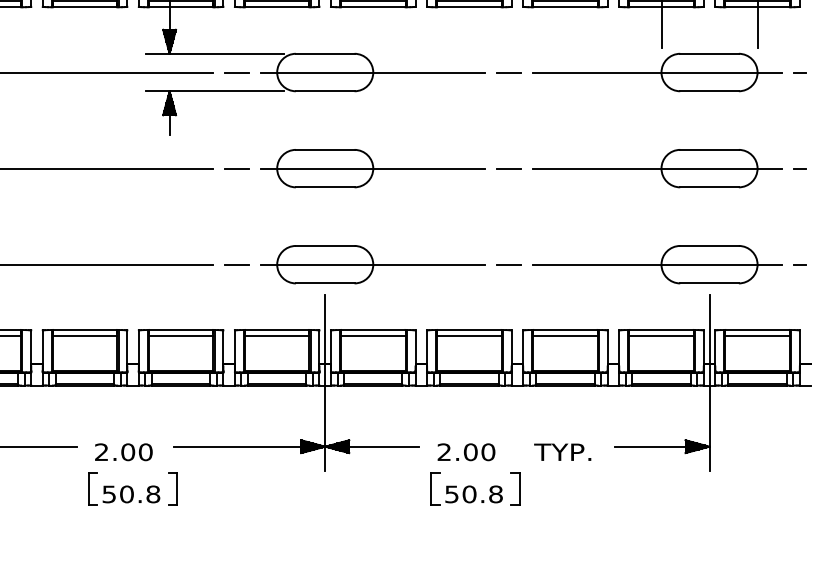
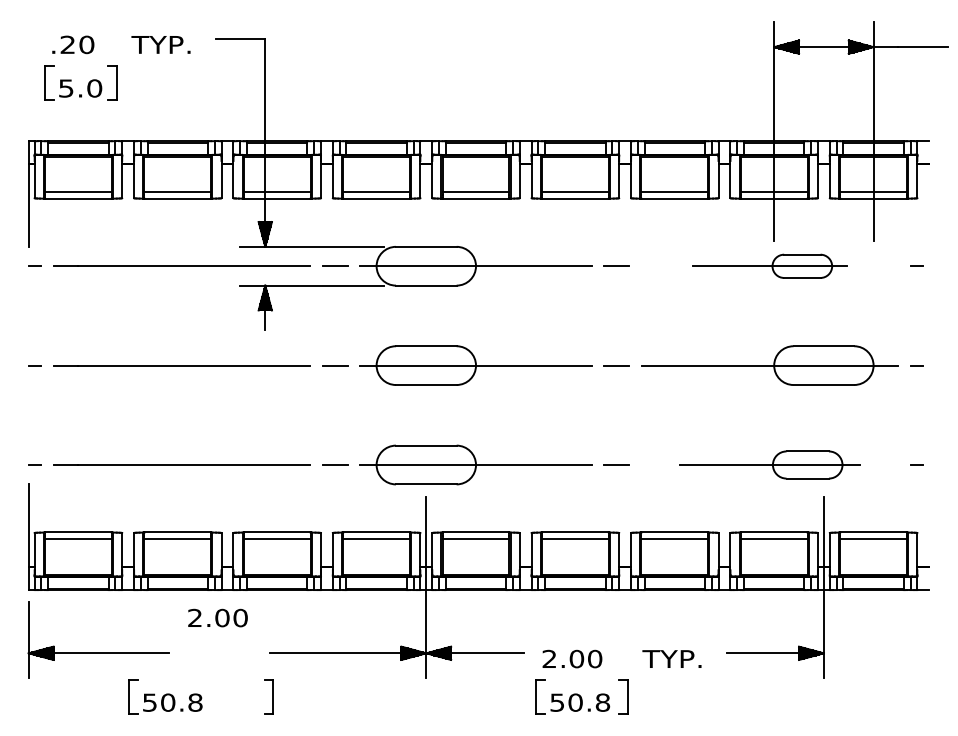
part: (656, 72) -> (769, 266), size x0.6
part: (656, 264) -> (769, 464), size x0.7
text: (123, 451) -> (217, 617), moved
part: (124, 488) -> (165, 696), moved

